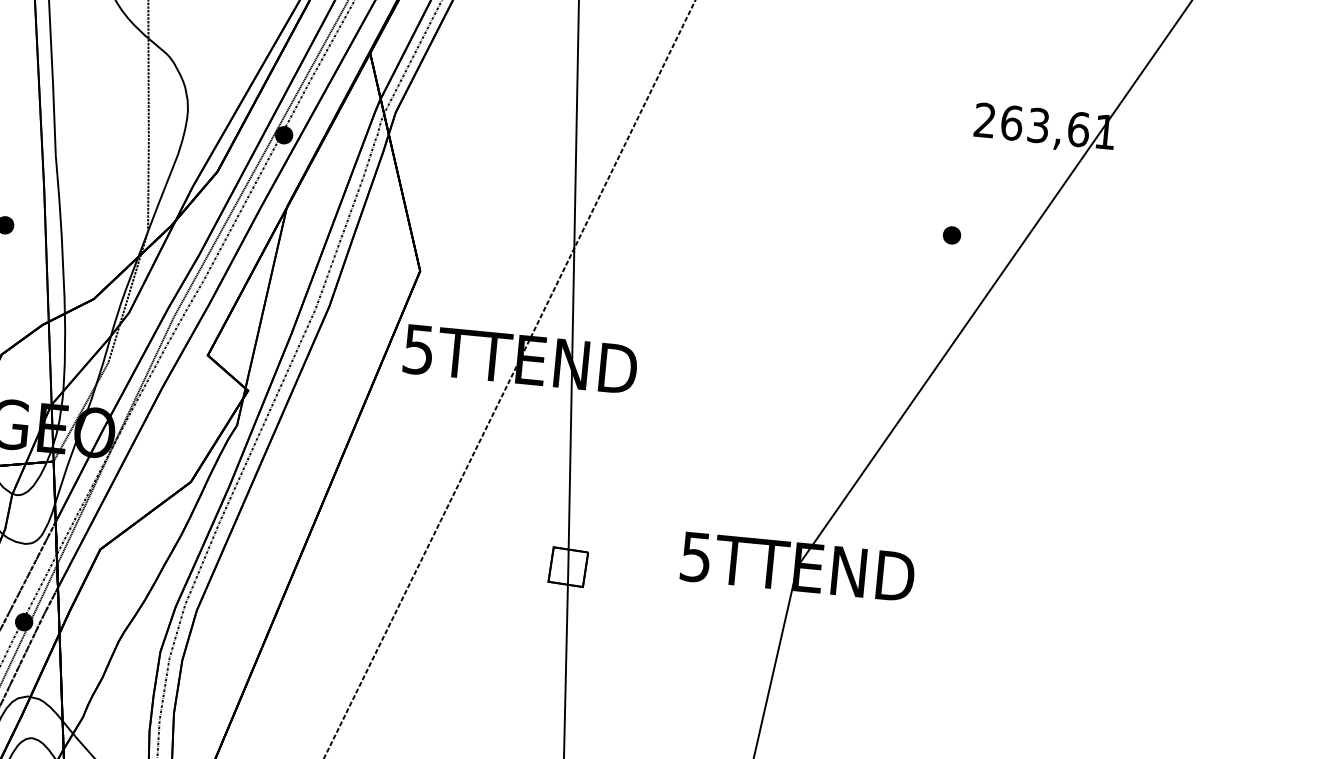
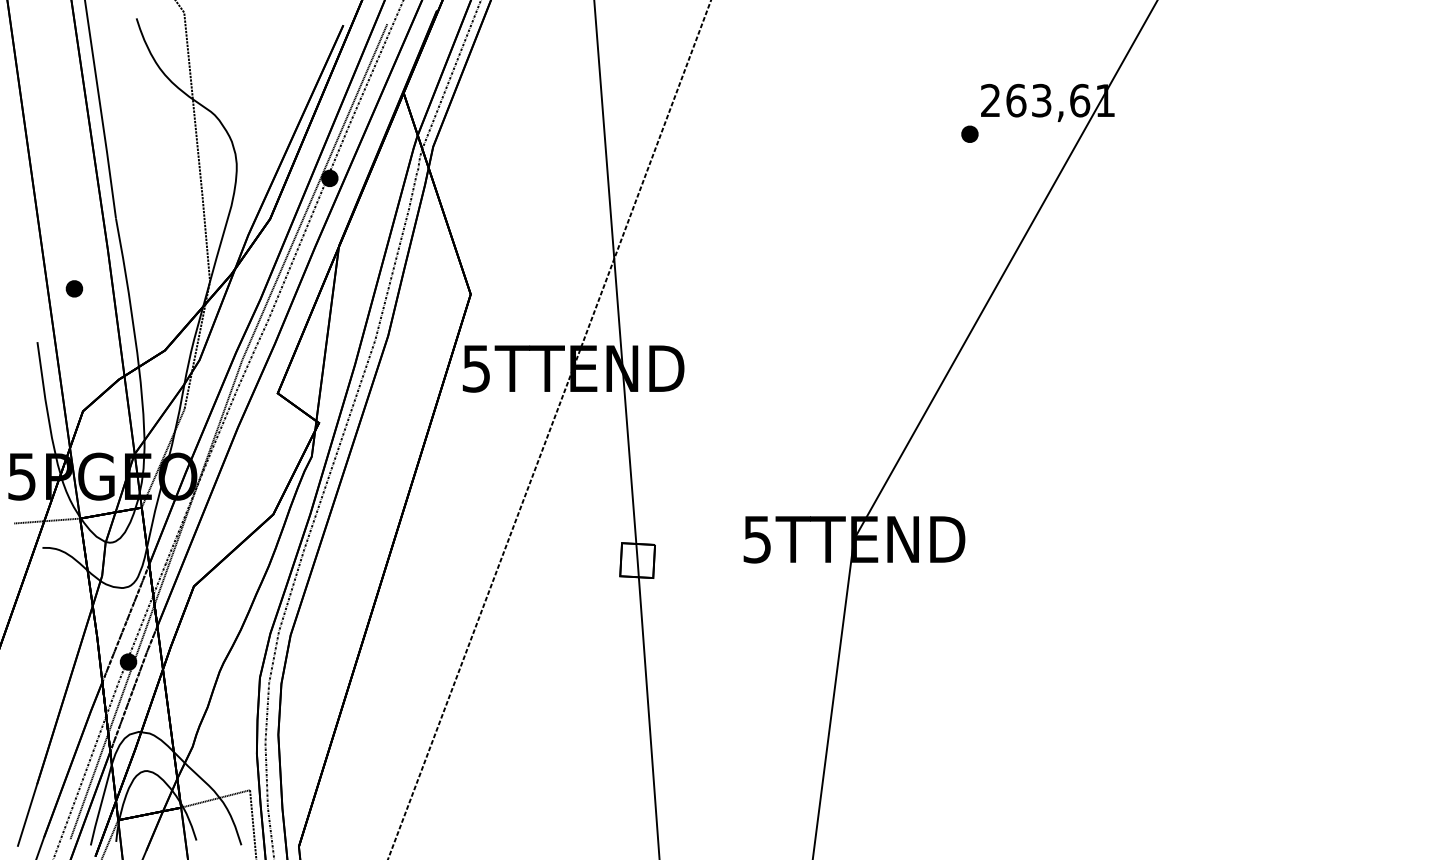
part: (951, 234) -> (969, 133), moved

